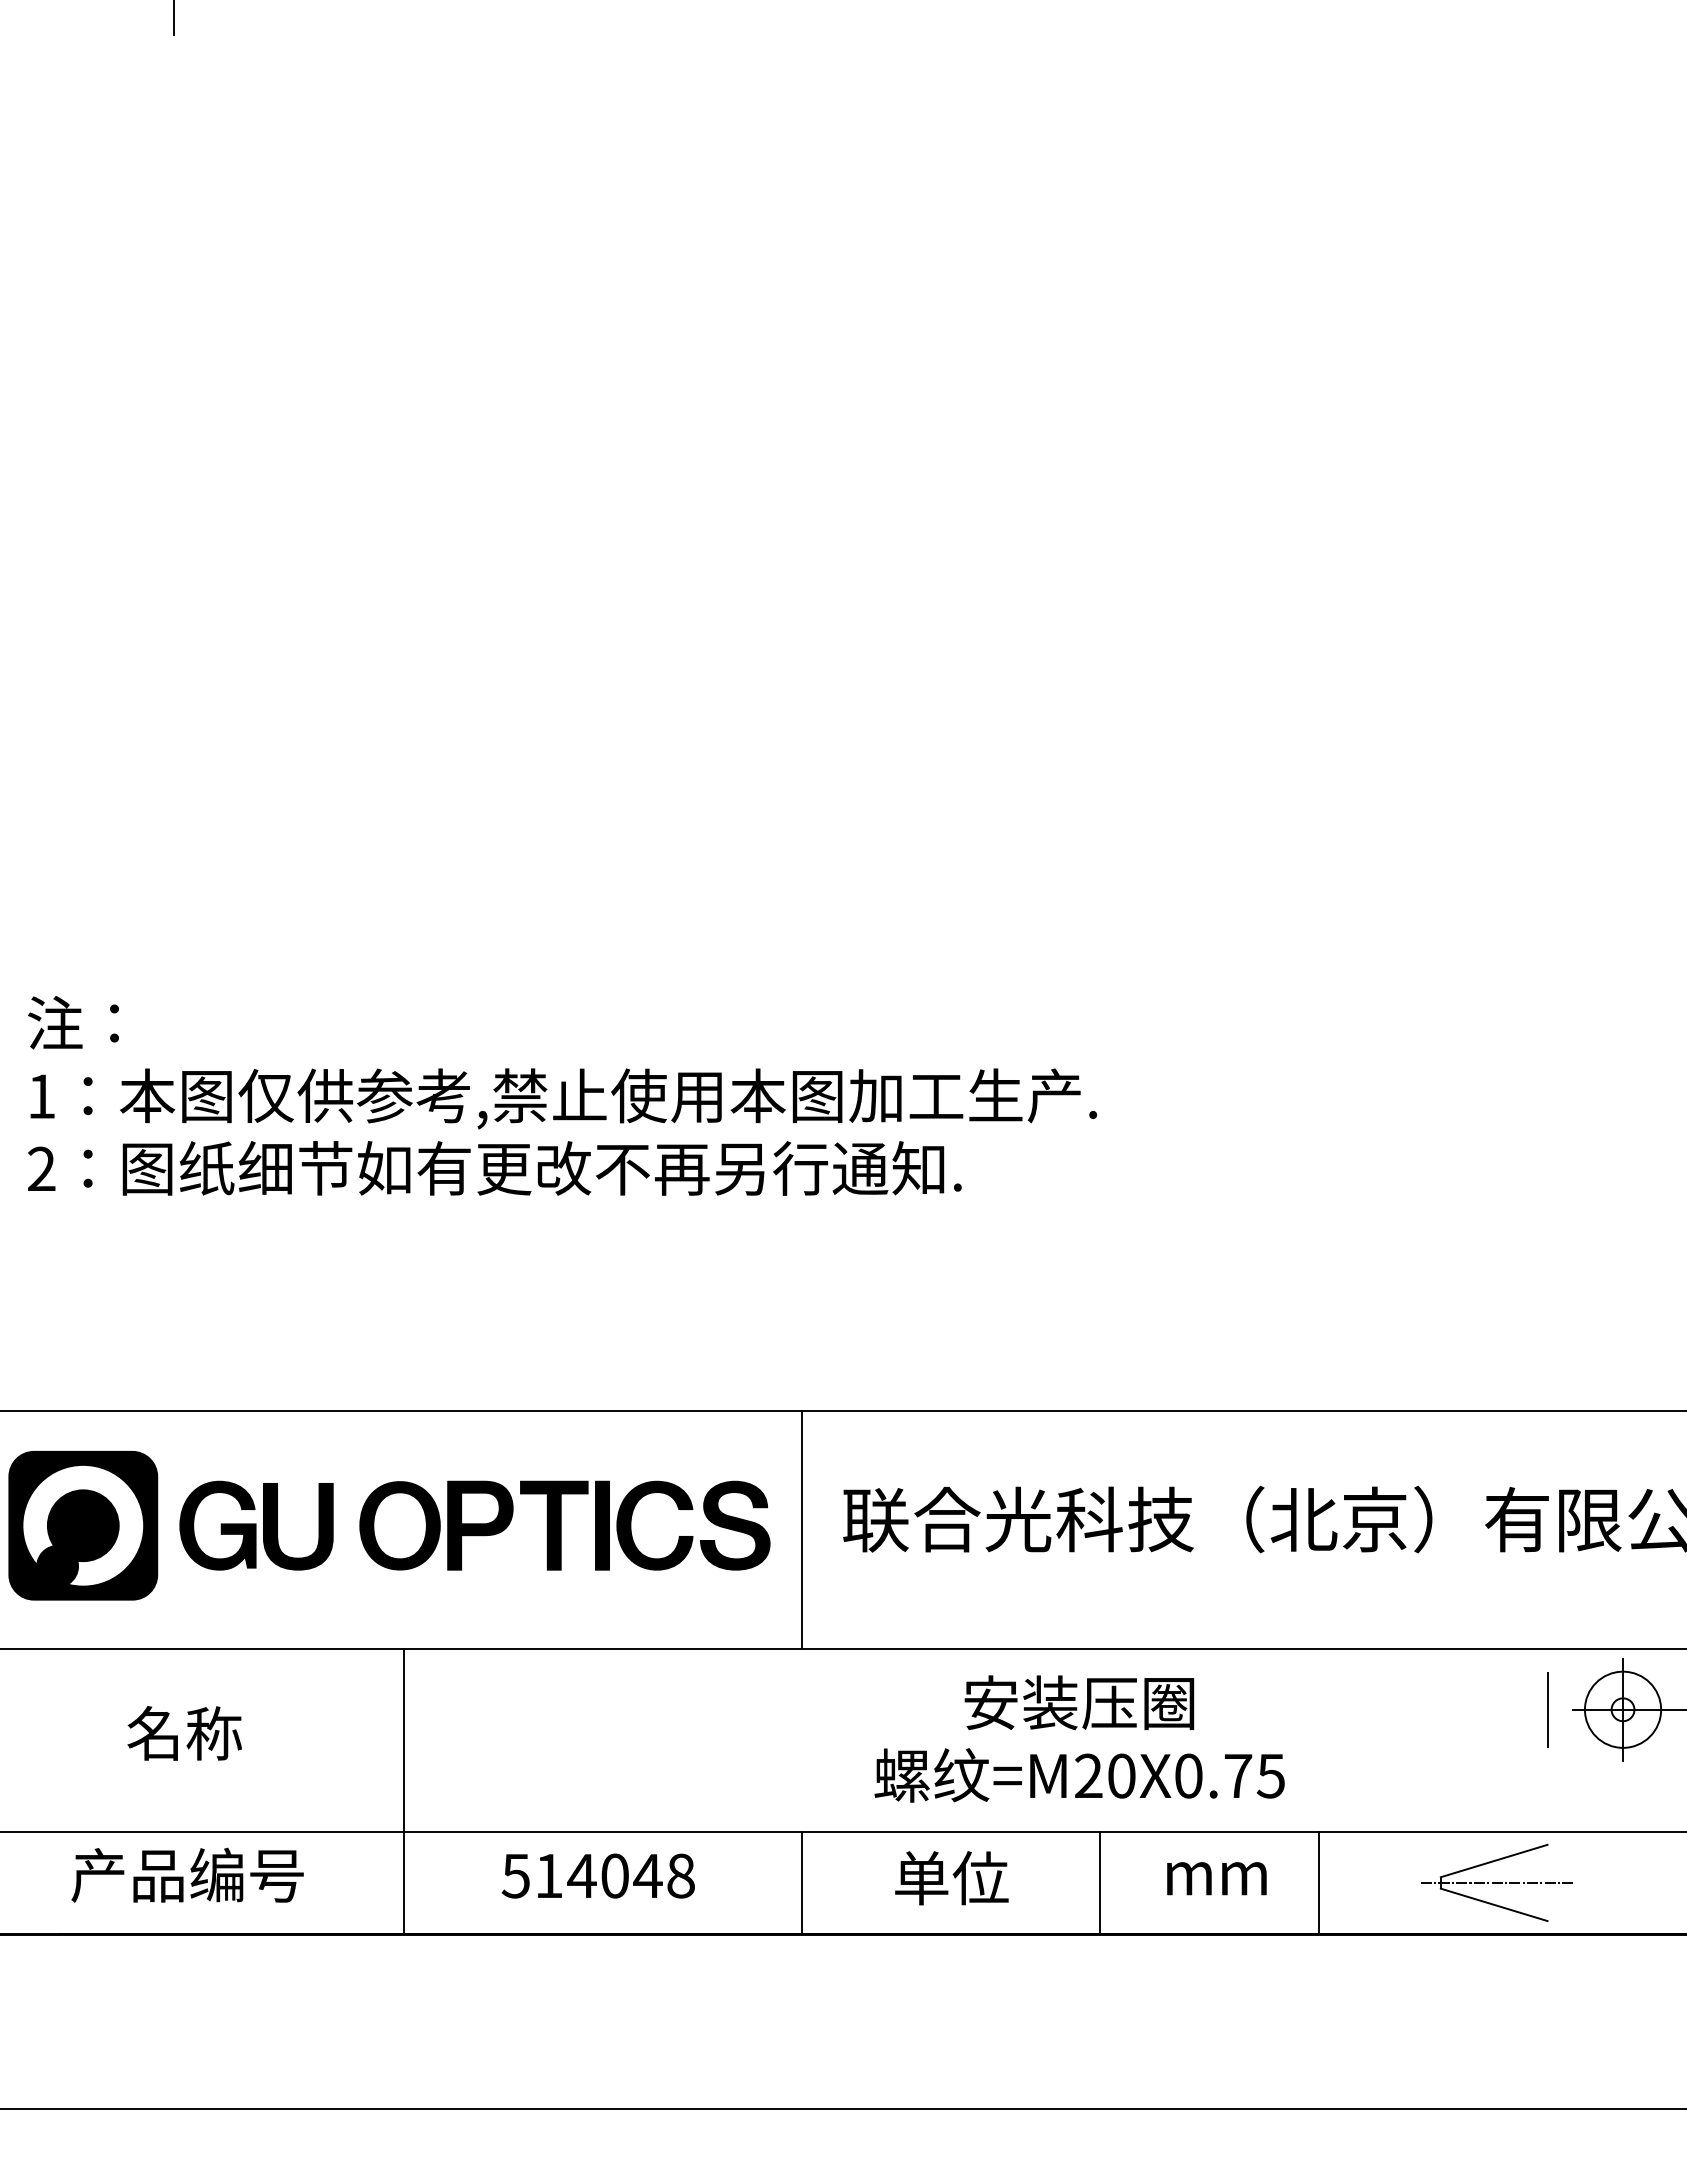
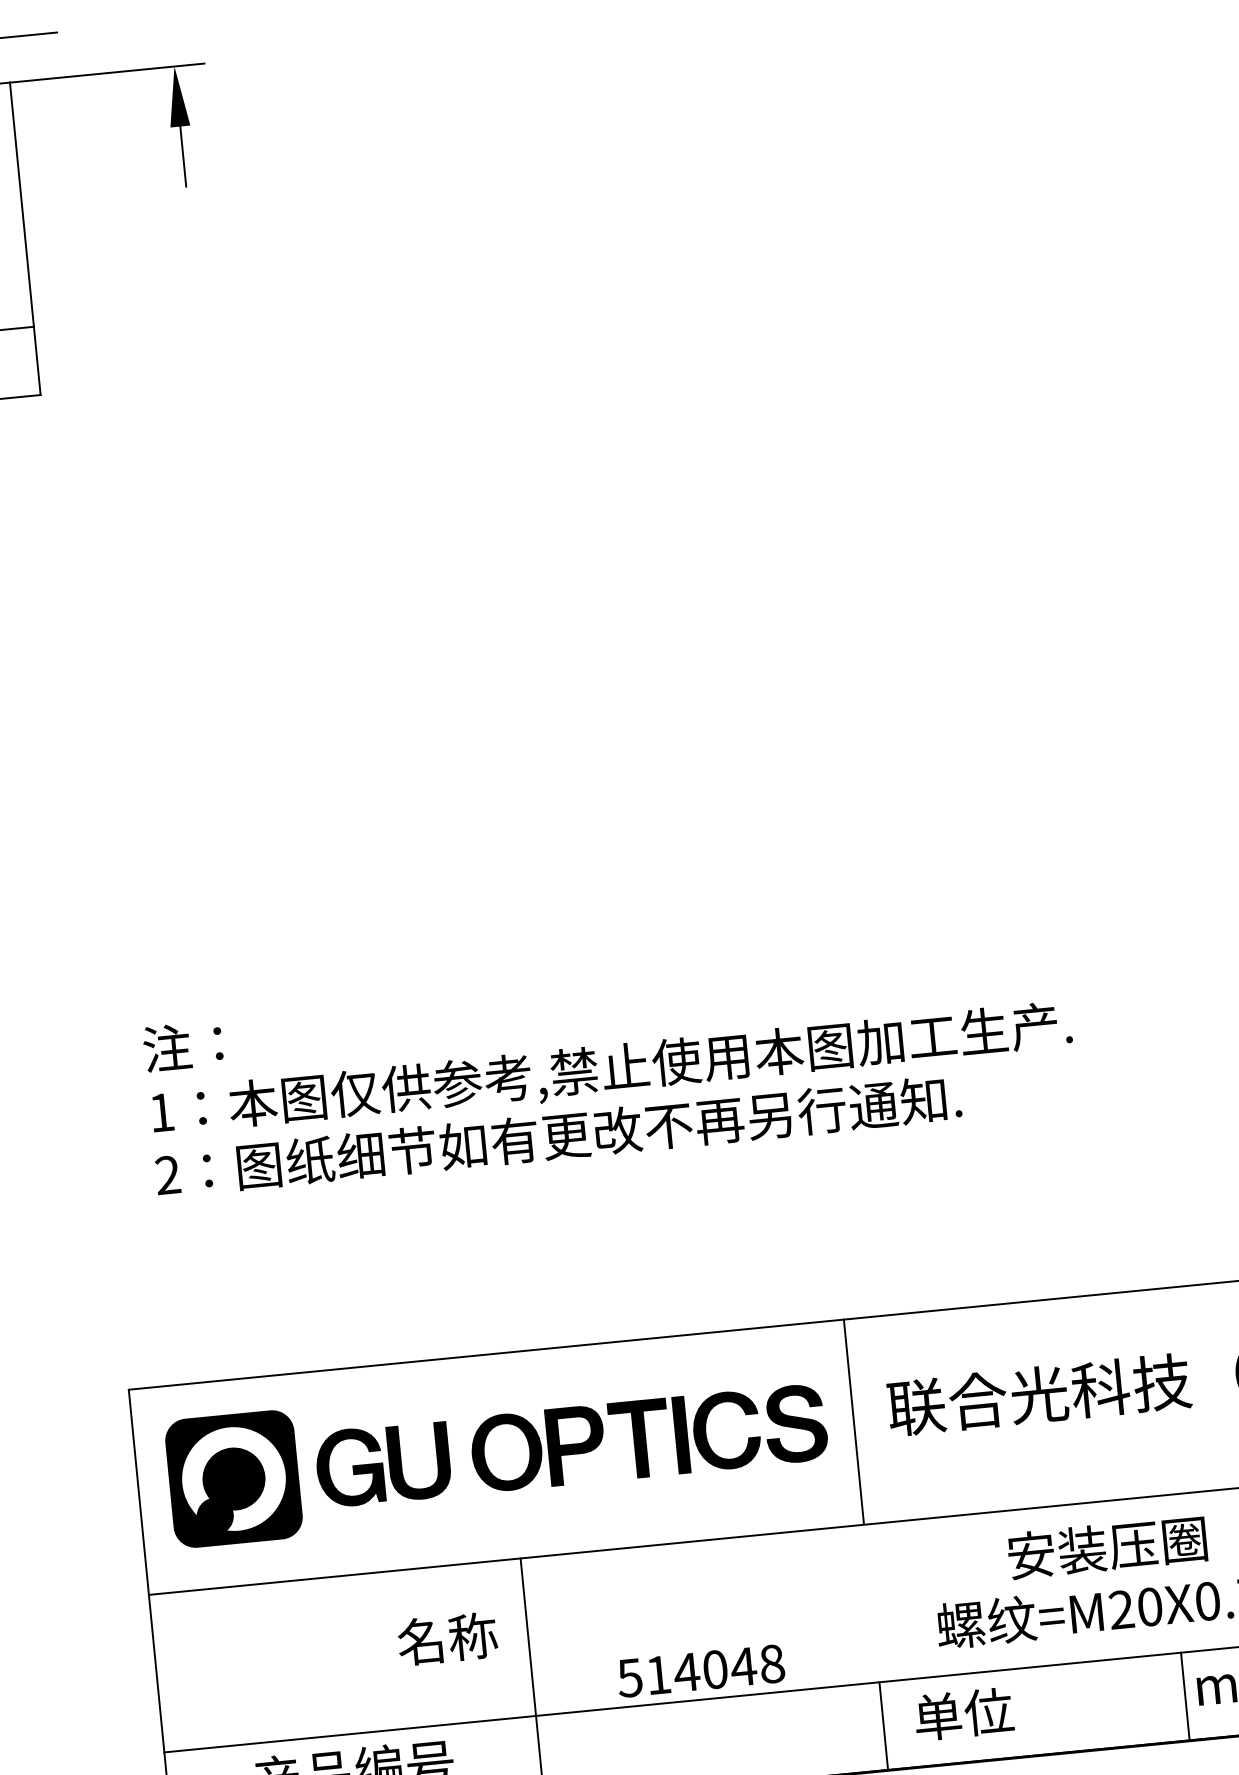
text: (184, 1733) -> (447, 1638), moved
text: (597, 1875) -> (700, 1670), moved
text: (951, 1878) -> (963, 1714), moved
line: (1100, 1882) -> (1185, 1696), moved

